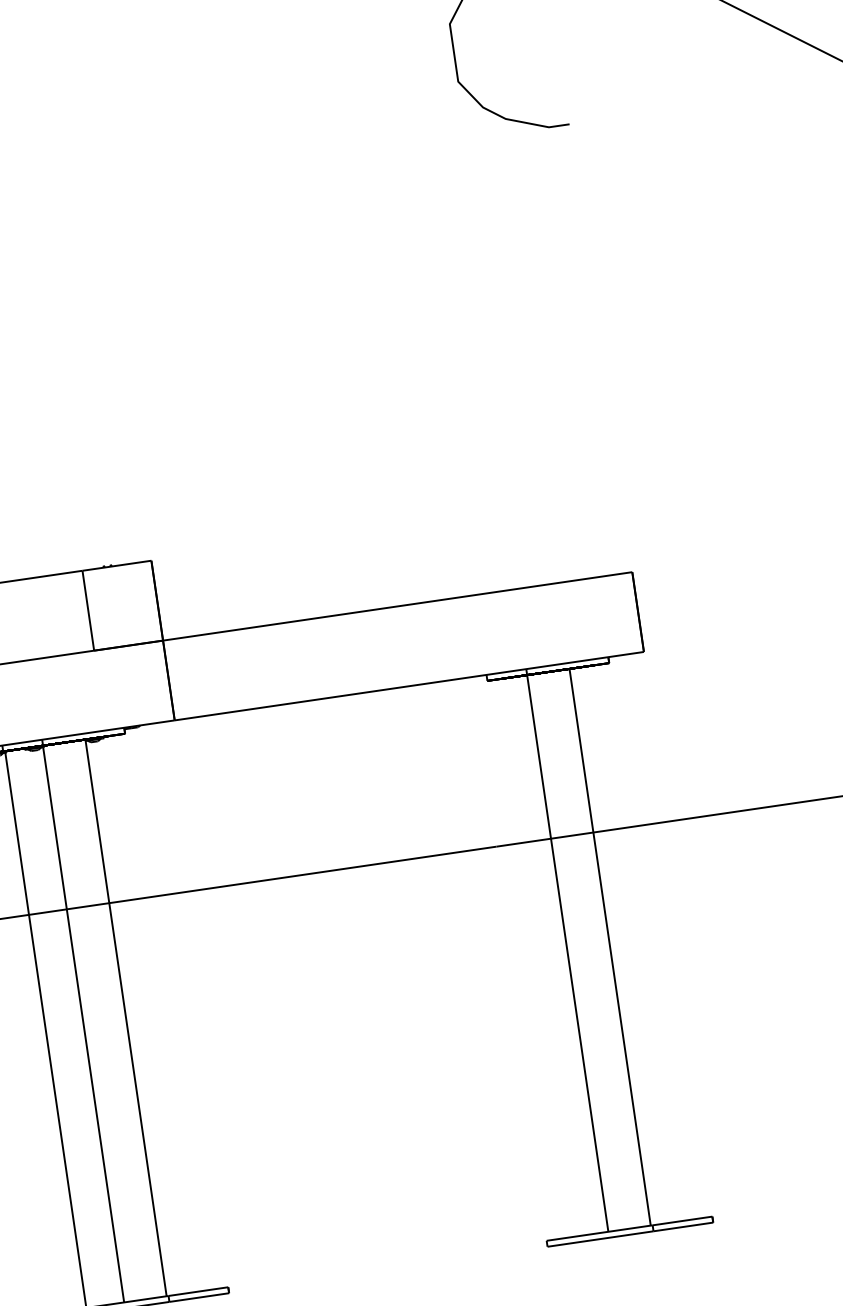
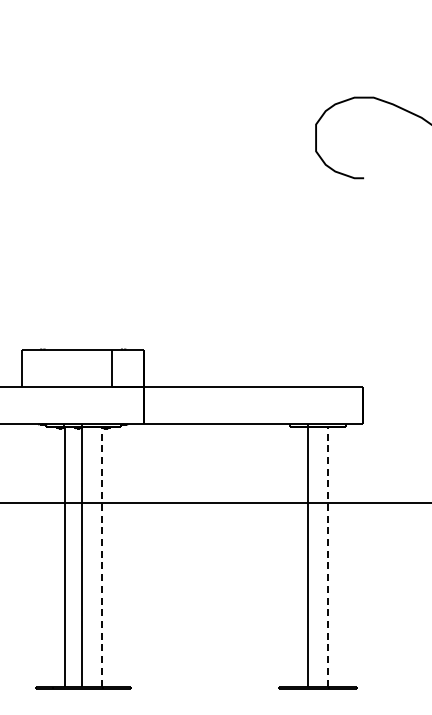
line: (609, 946) -> (327, 556), solid -> dashed
line: (127, 1017) -> (102, 556), solid -> dashed

